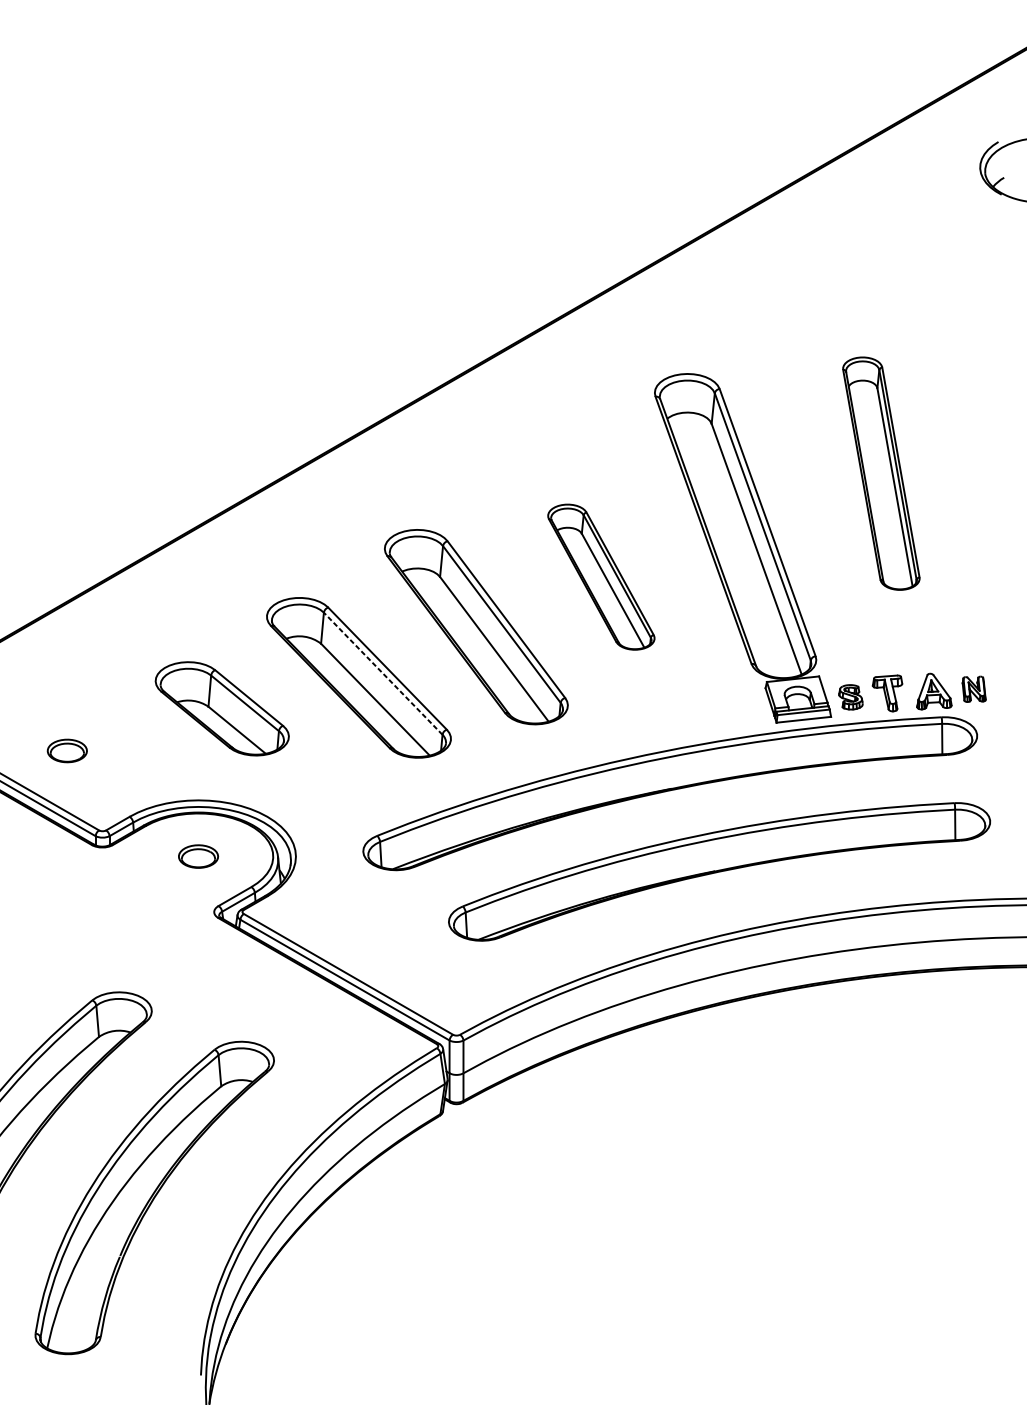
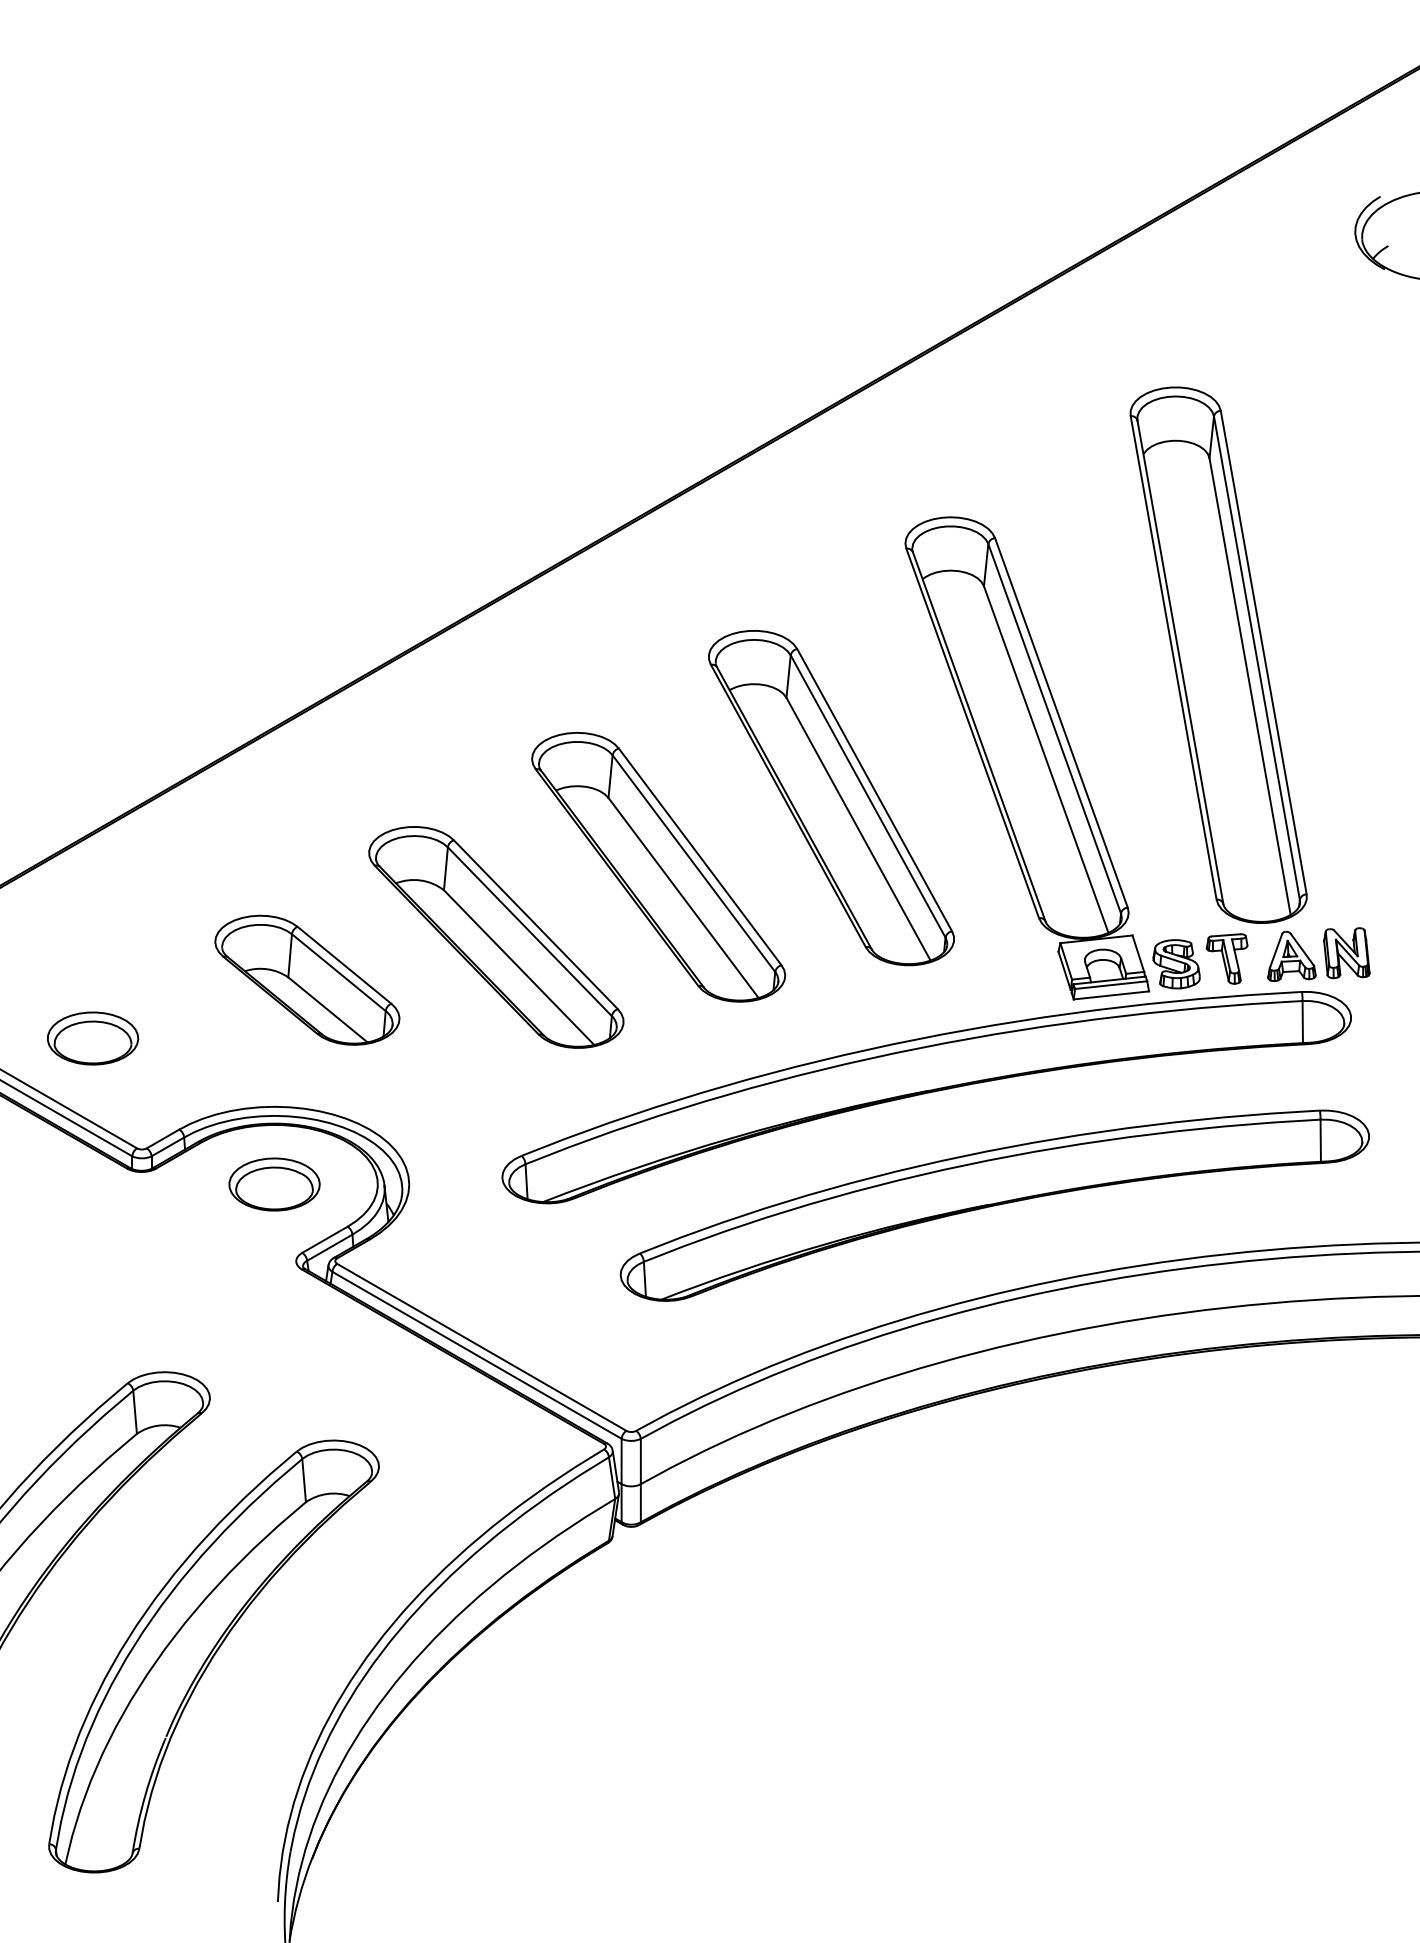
part: (881, 473) -> (1218, 654), size x1.67
part: (601, 577) -> (831, 798), size x1.67
line: (382, 673) -> (529, 931), dashed -> solid
part: (973, 689) -> (1346, 953), size x1.43
part: (850, 697) -> (1176, 964), size x1.43
part: (67, 750) -> (93, 1038), size x1.67
part: (198, 856) -> (274, 1184), size x1.67

